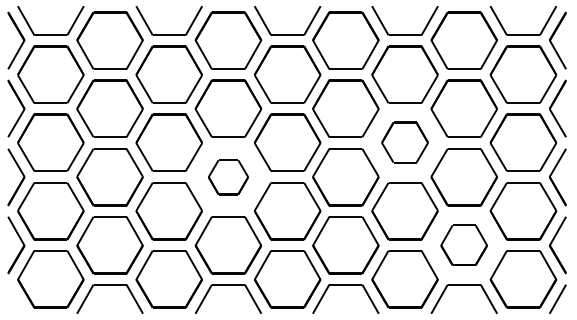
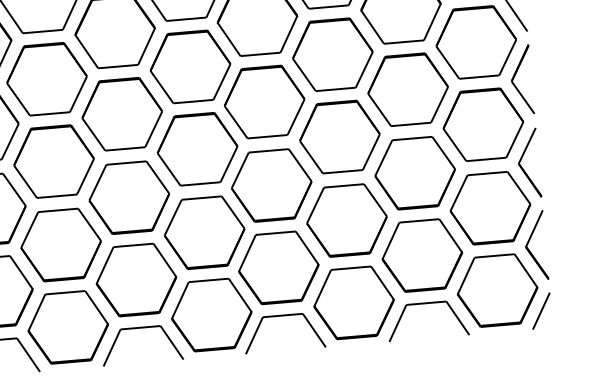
part: (404, 142) -> (339, 137), size x1.43
part: (228, 177) -> (129, 197), size x1.67
part: (463, 245) -> (421, 255), size x1.43

